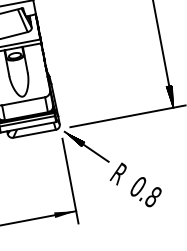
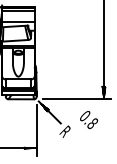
text: (146, 191) -> (89, 119), moved

